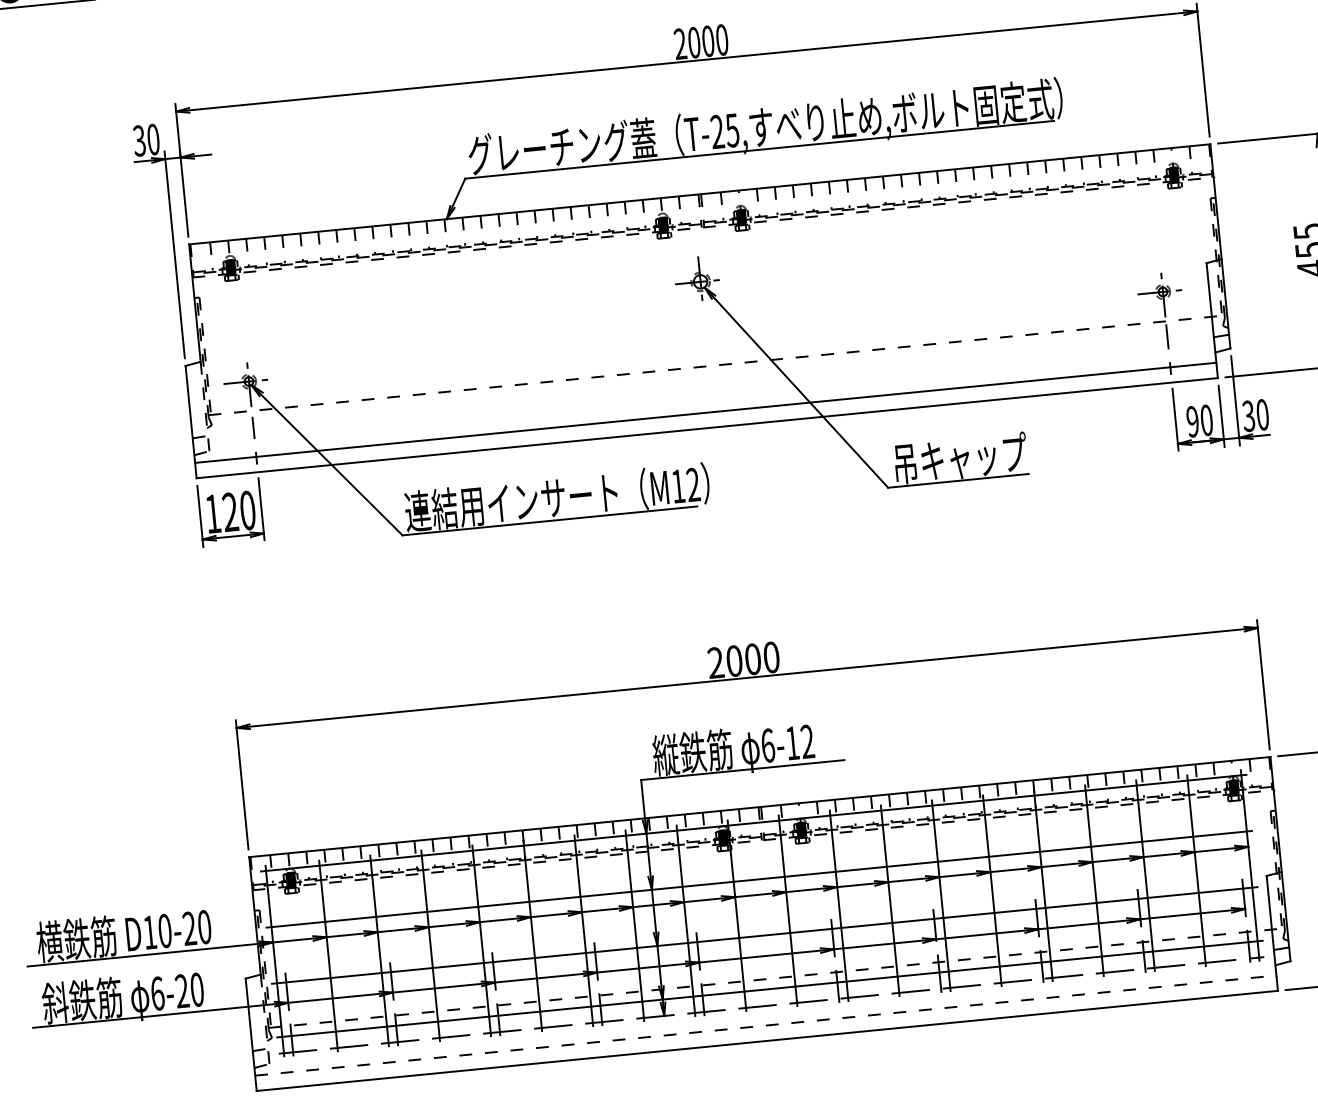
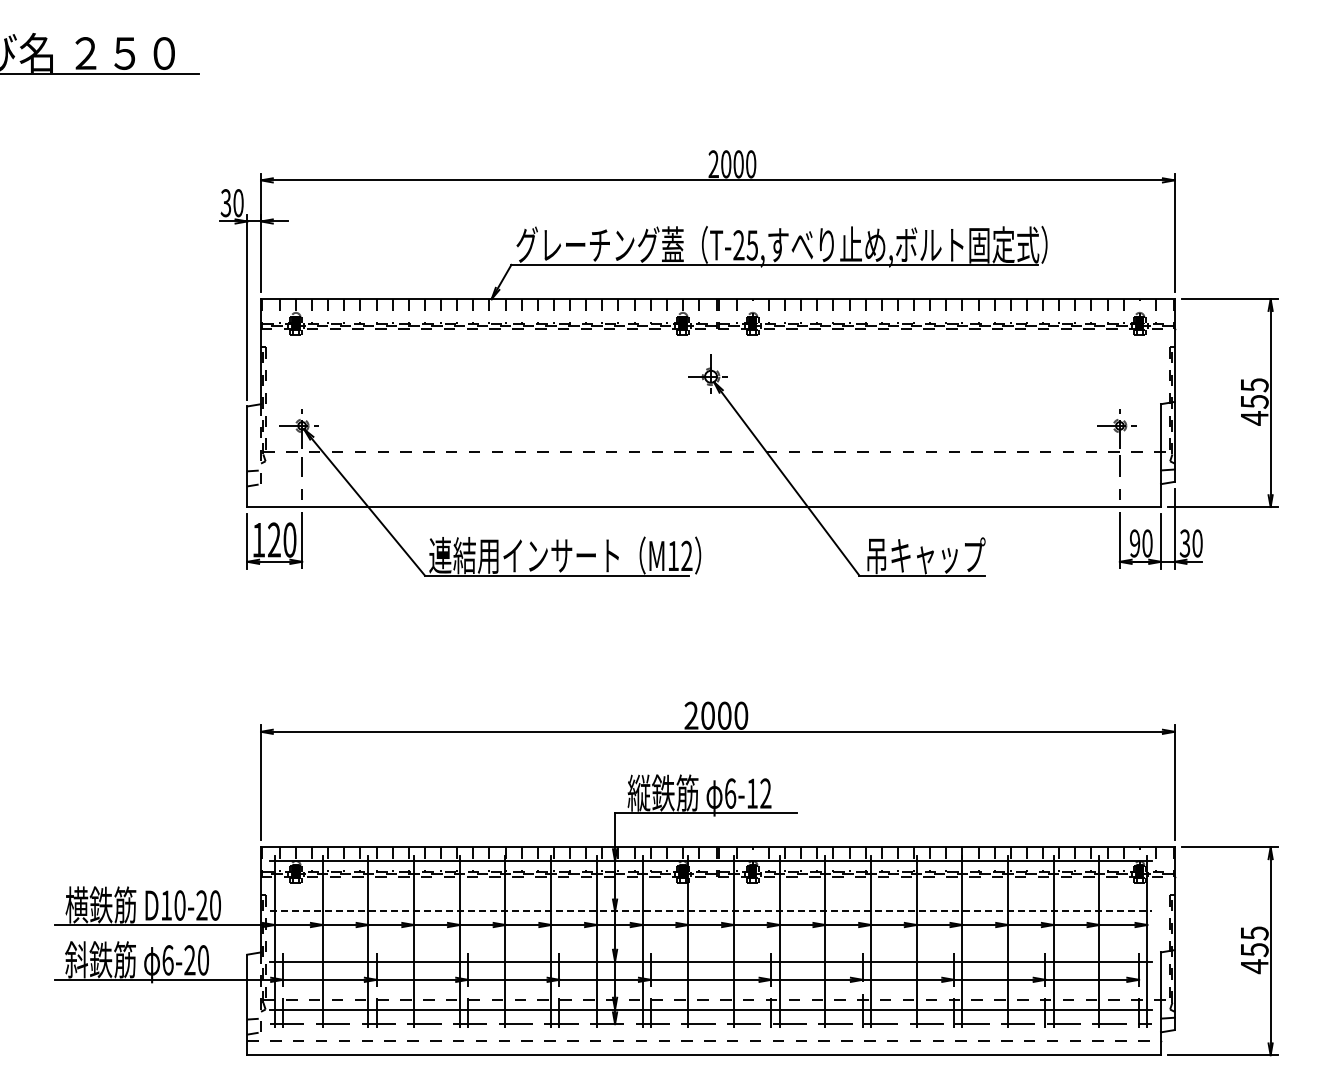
line: (706, 413) -> (704, 493), removed
line: (759, 879) -> (711, 911), solid -> dashed

